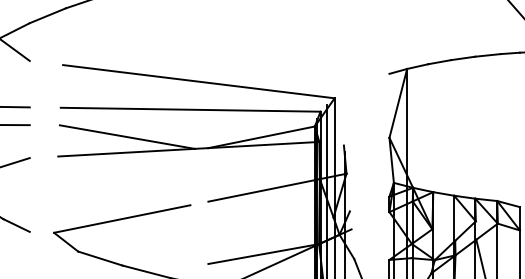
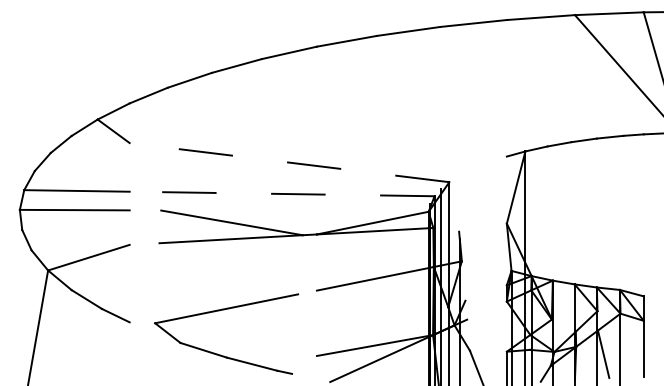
line: (198, 81) -> (306, 164), solid -> dashed
line: (189, 110) -> (297, 194), solid -> dashed

